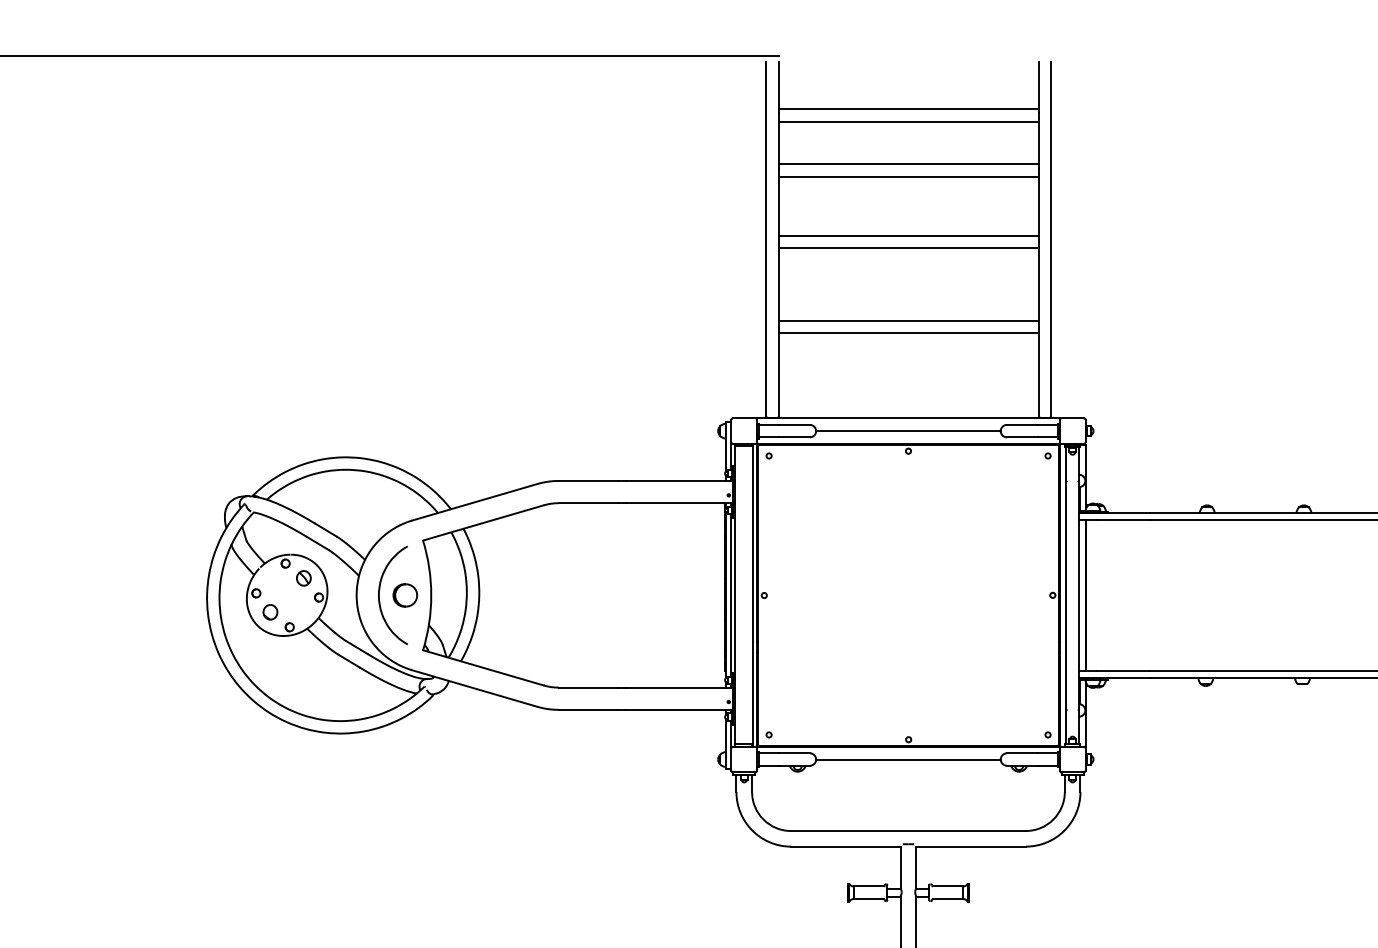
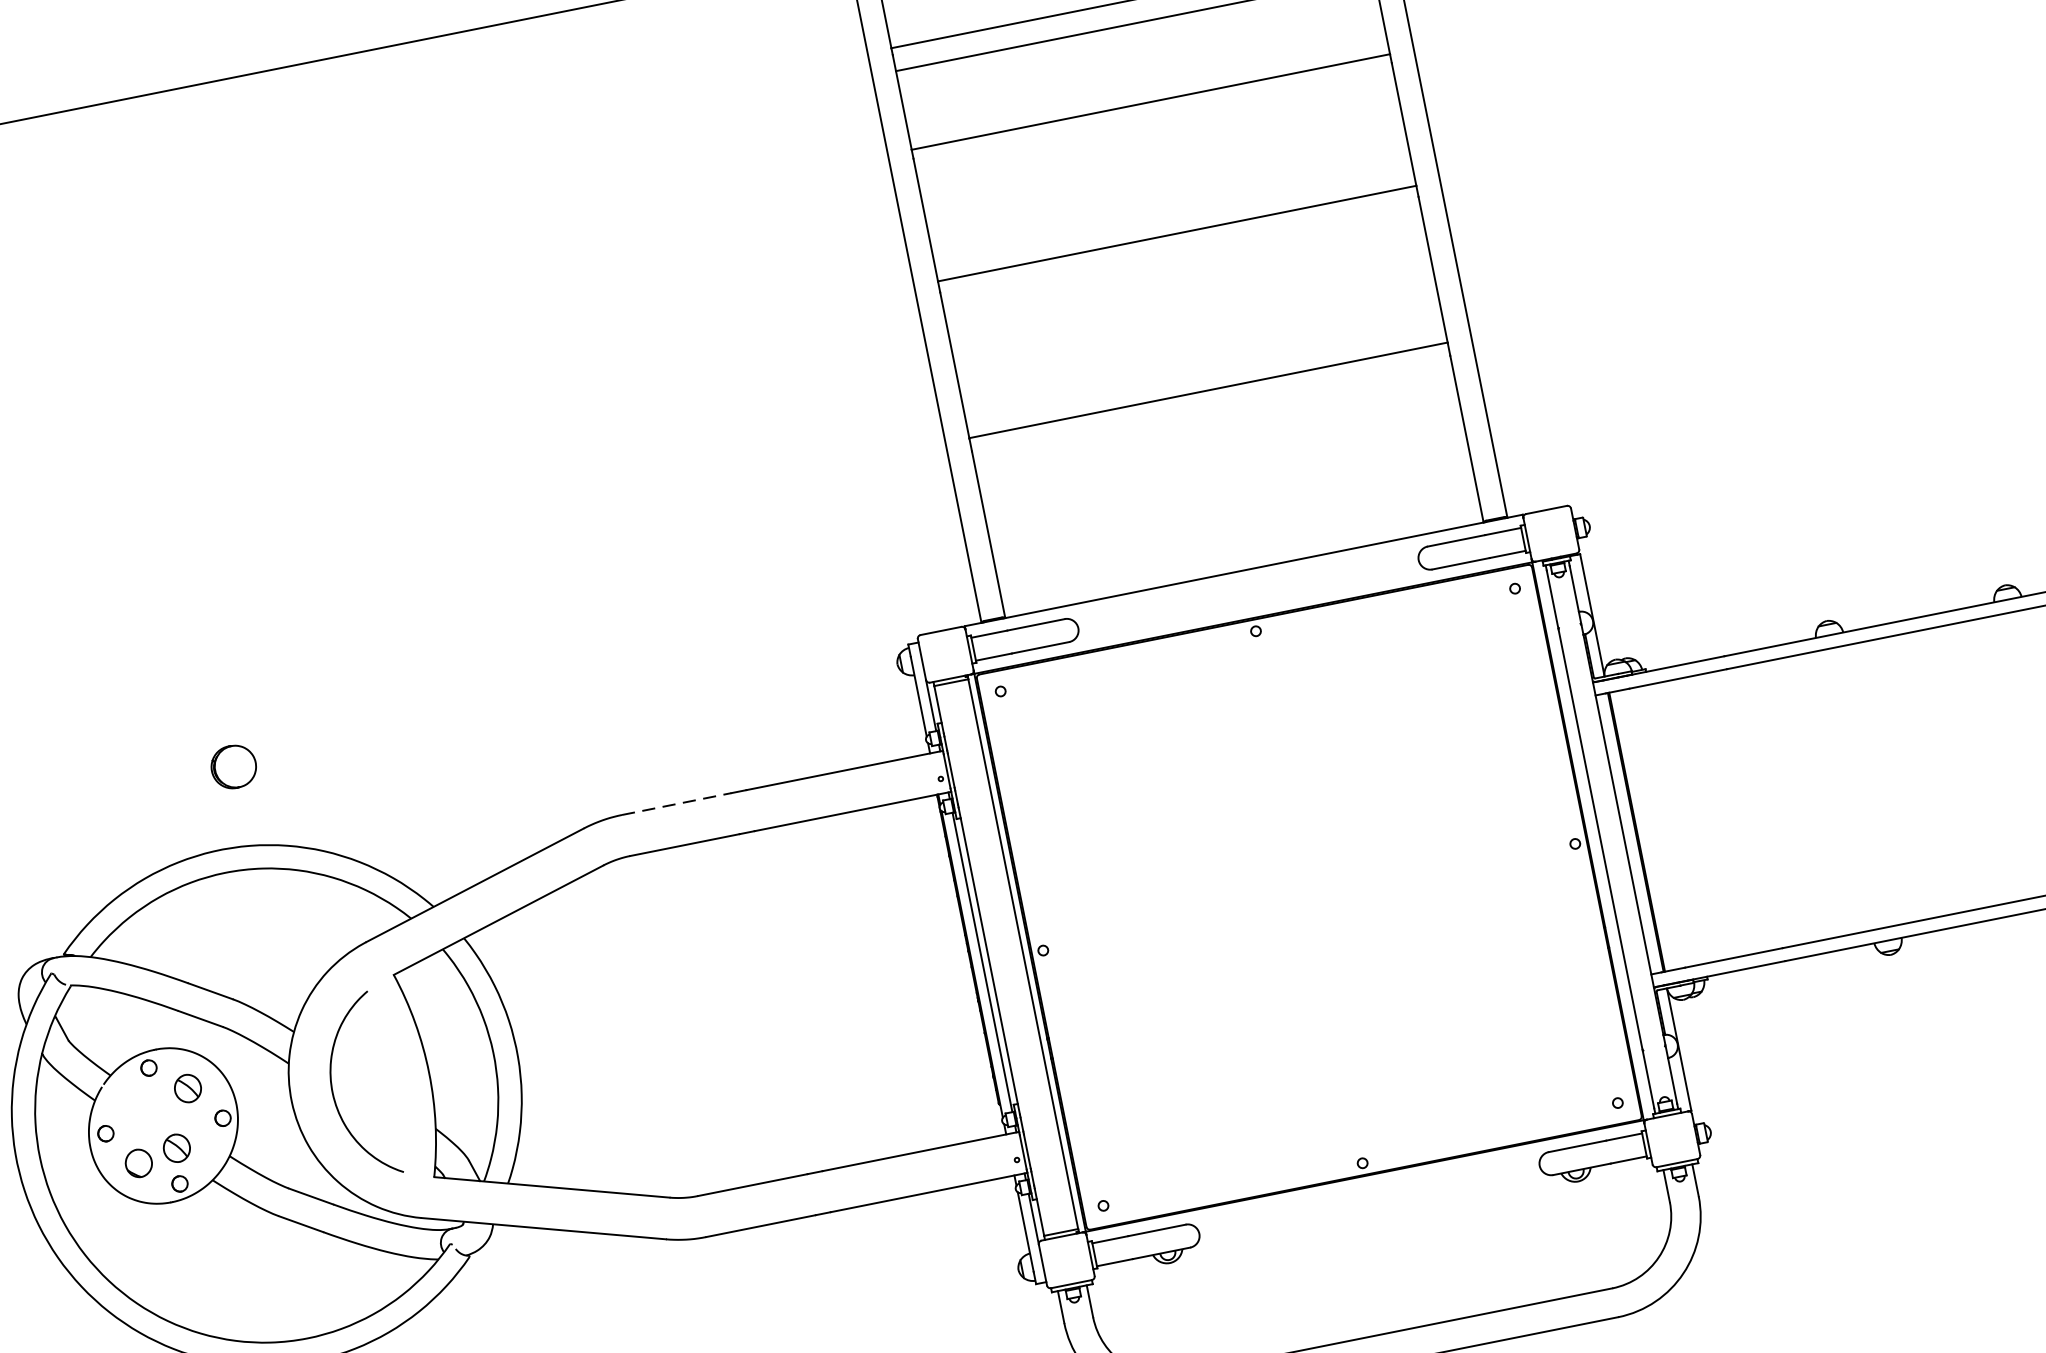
line: (908, 176) -> (1154, 124), removed
line: (908, 248) -> (1181, 257), removed
line: (908, 333) -> (1212, 414), removed
line: (908, 431) -> (1248, 594), removed
line: (588, 480) -> (676, 803), solid -> dashed
part: (405, 595) -> (234, 766), moved
part: (291, 608) -> (176, 1148), added
line: (908, 759) -> (1369, 1199), removed

